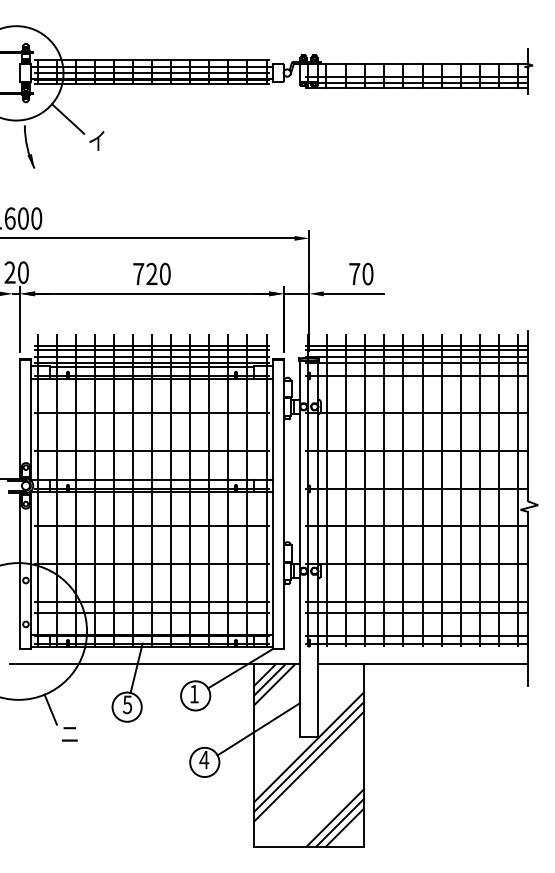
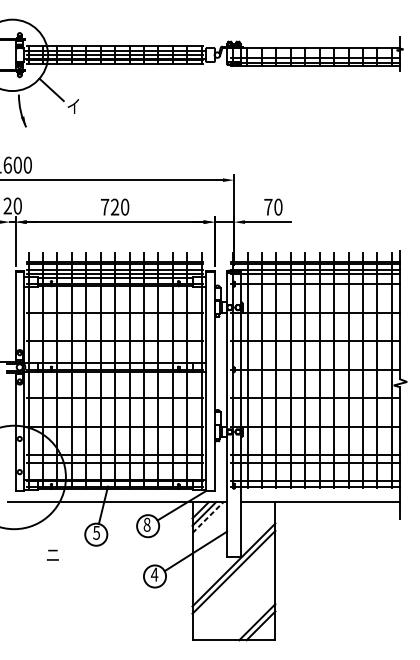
line: (275, 684) -> (208, 517), solid -> dashed
text: (193, 693) -> (146, 524), 1 -> 8
line: (50, 709) -> (38, 536), removed
line: (308, 766) -> (233, 579), removed
line: (334, 817) -> (253, 618), removed

